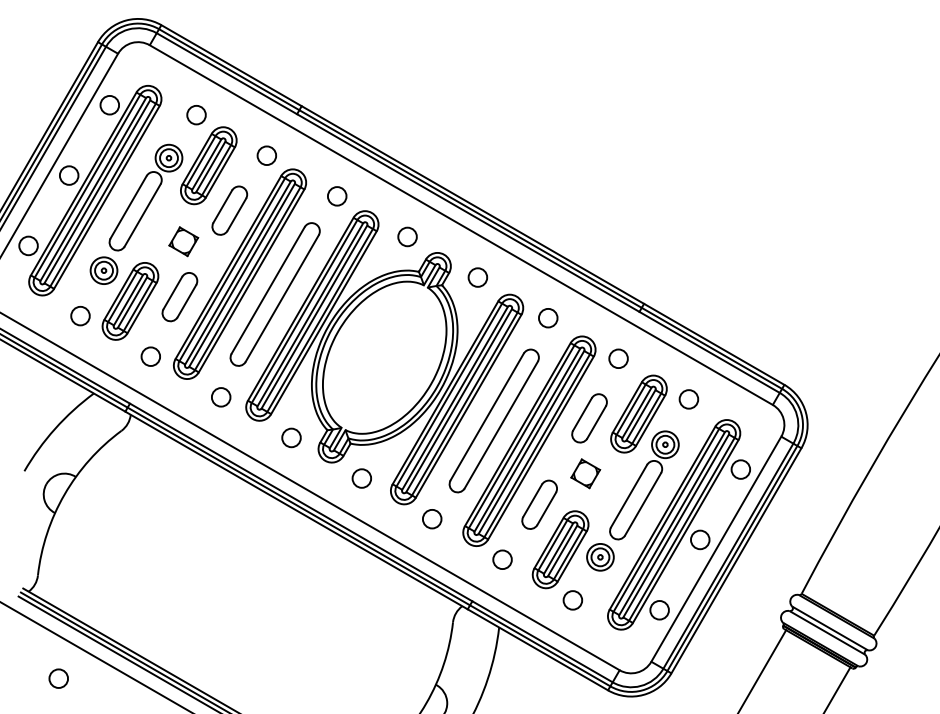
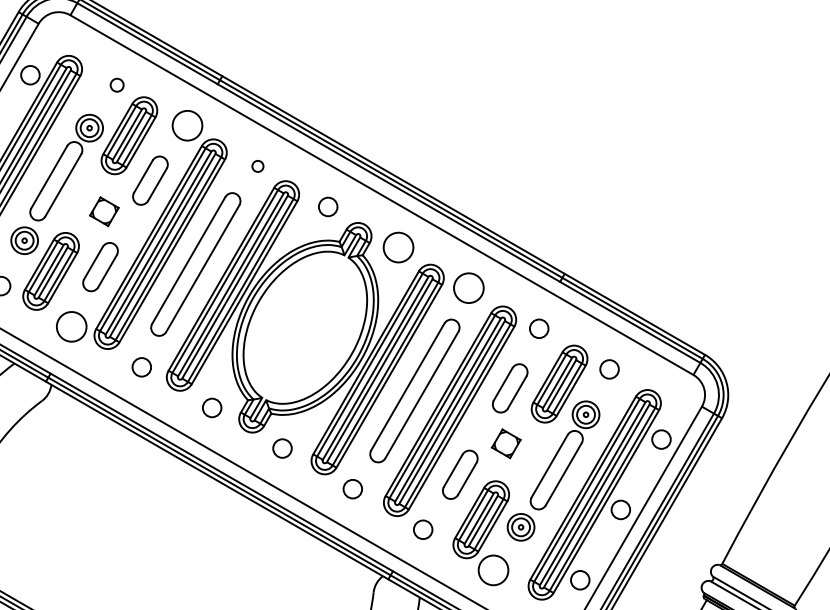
circle: (196, 115) -> (117, 85), size x0.7
circle: (266, 155) -> (187, 125), size x1.6
circle: (337, 196) -> (258, 166), size x0.6
circle: (477, 277) -> (398, 247), size x1.6
circle: (547, 317) -> (468, 287), size x1.6
circle: (150, 356) -> (71, 326), size x1.6
circle: (572, 600) -> (493, 570), size x1.6

